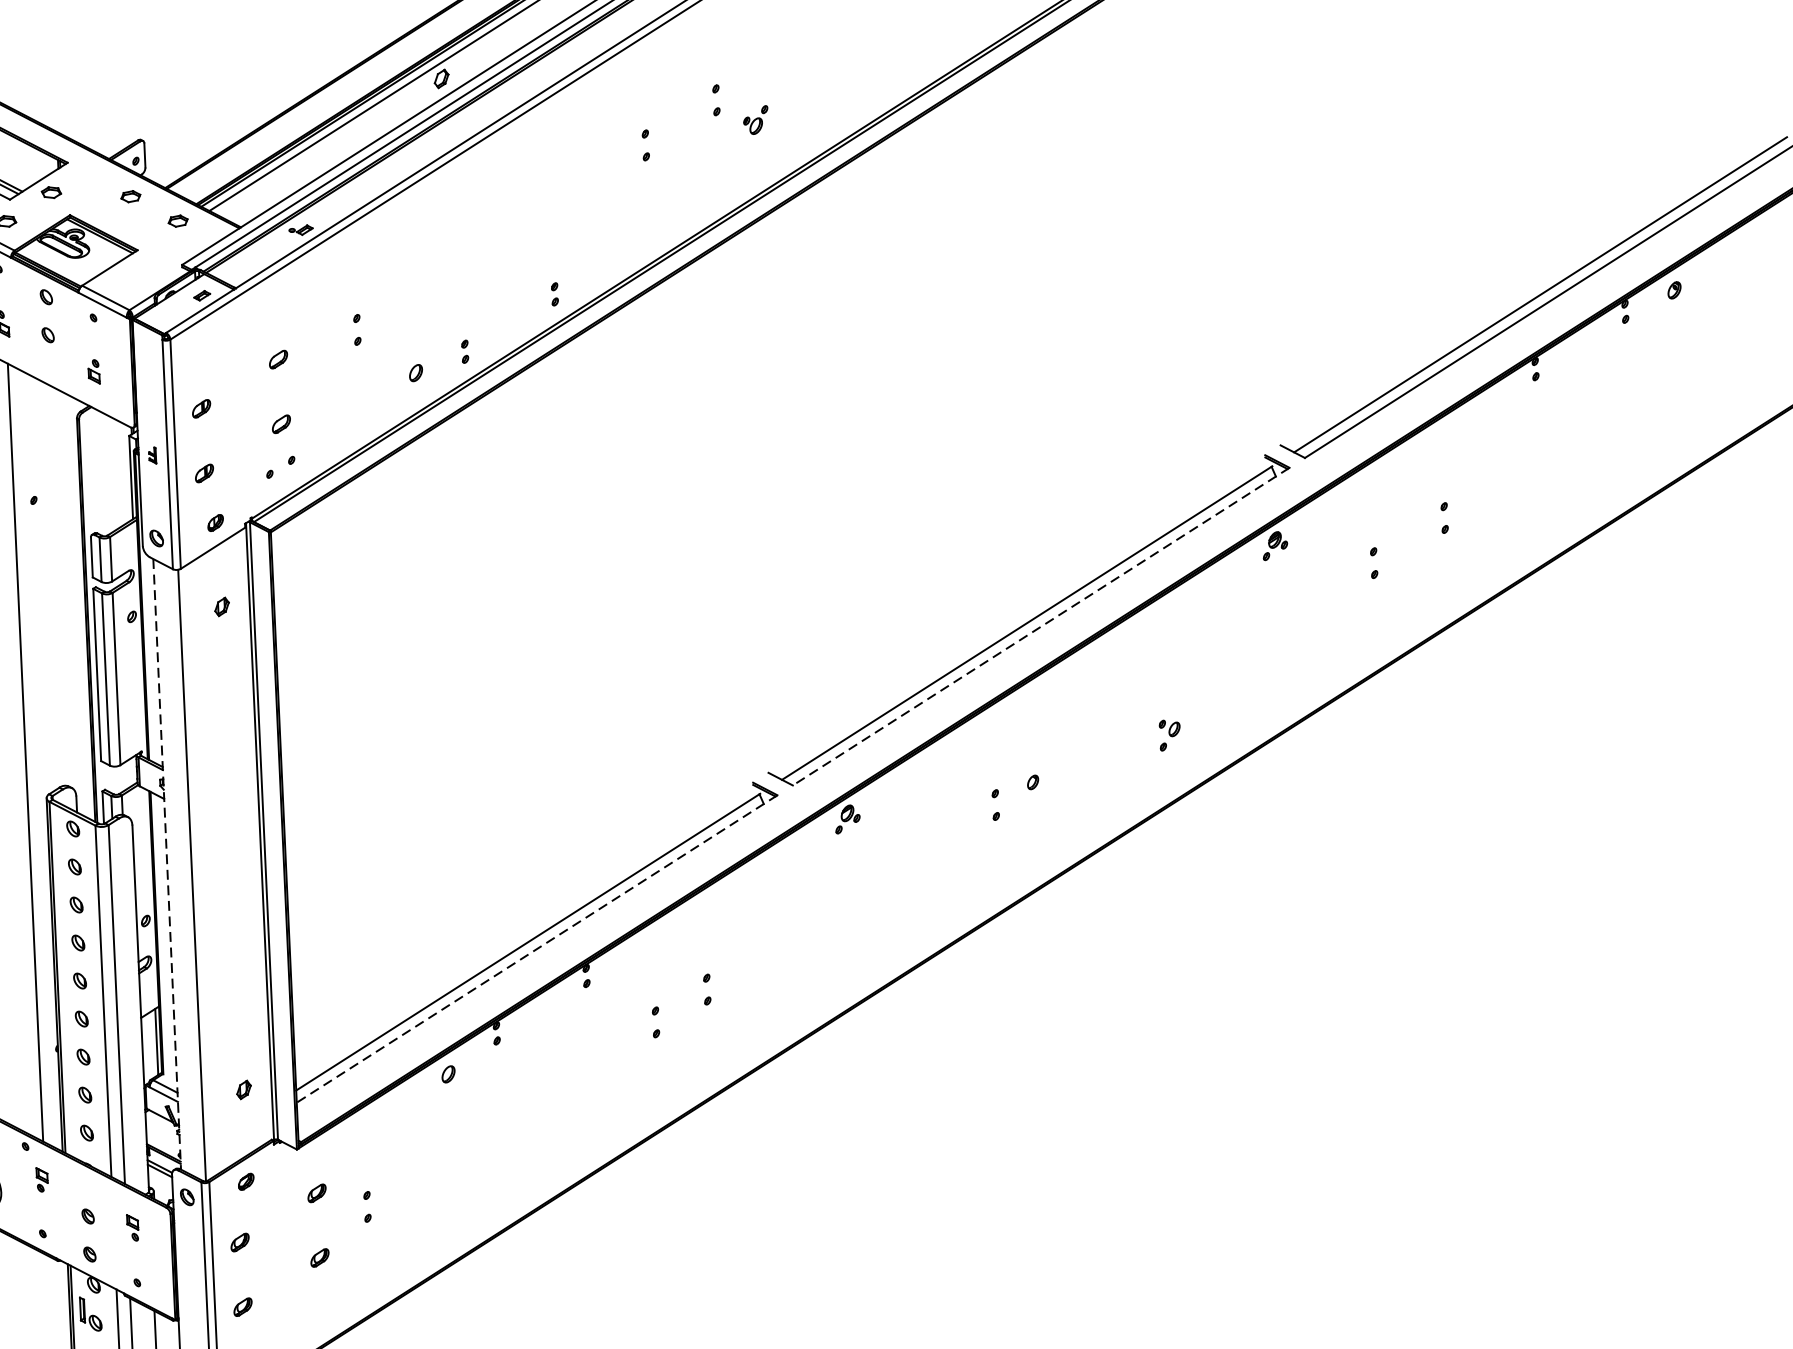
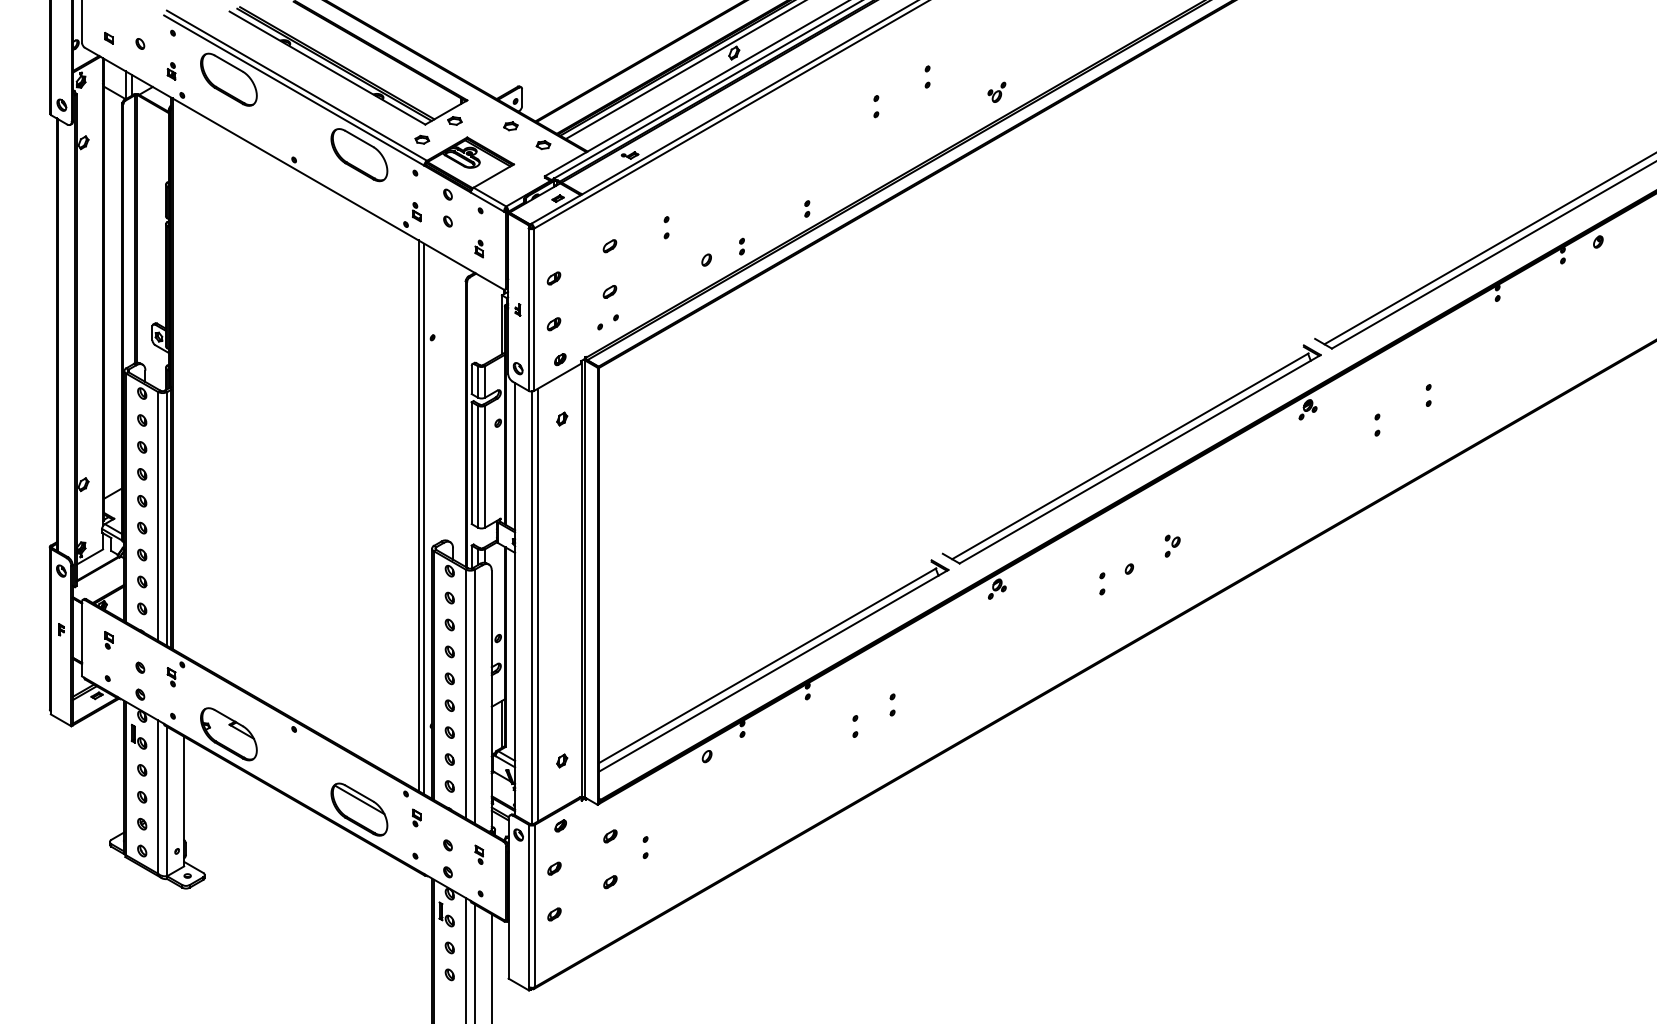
part: (755, 118) -> (996, 91), moved
line: (1040, 626) -> (1139, 459), dashed -> solid
part: (1169, 734) -> (1172, 545), moved
line: (34, 756) -> (424, 518), added
line: (167, 864) -> (515, 599), dashed -> solid
line: (199, 870) -> (537, 604), added
line: (536, 948) -> (773, 670), dashed -> solid

